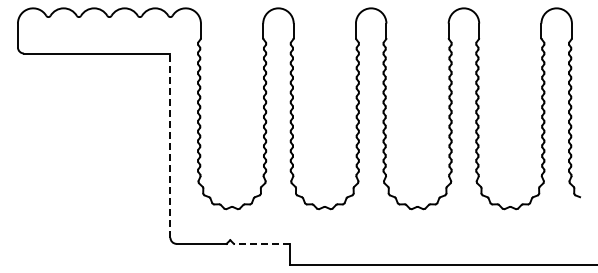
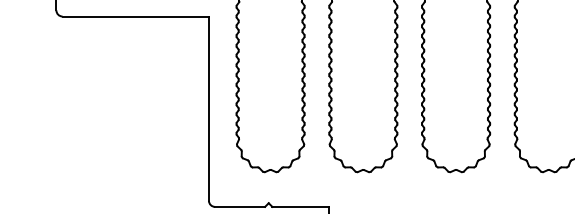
line: (170, 145) -> (208, 108), dashed -> solid
line: (261, 243) -> (299, 206), dashed -> solid

